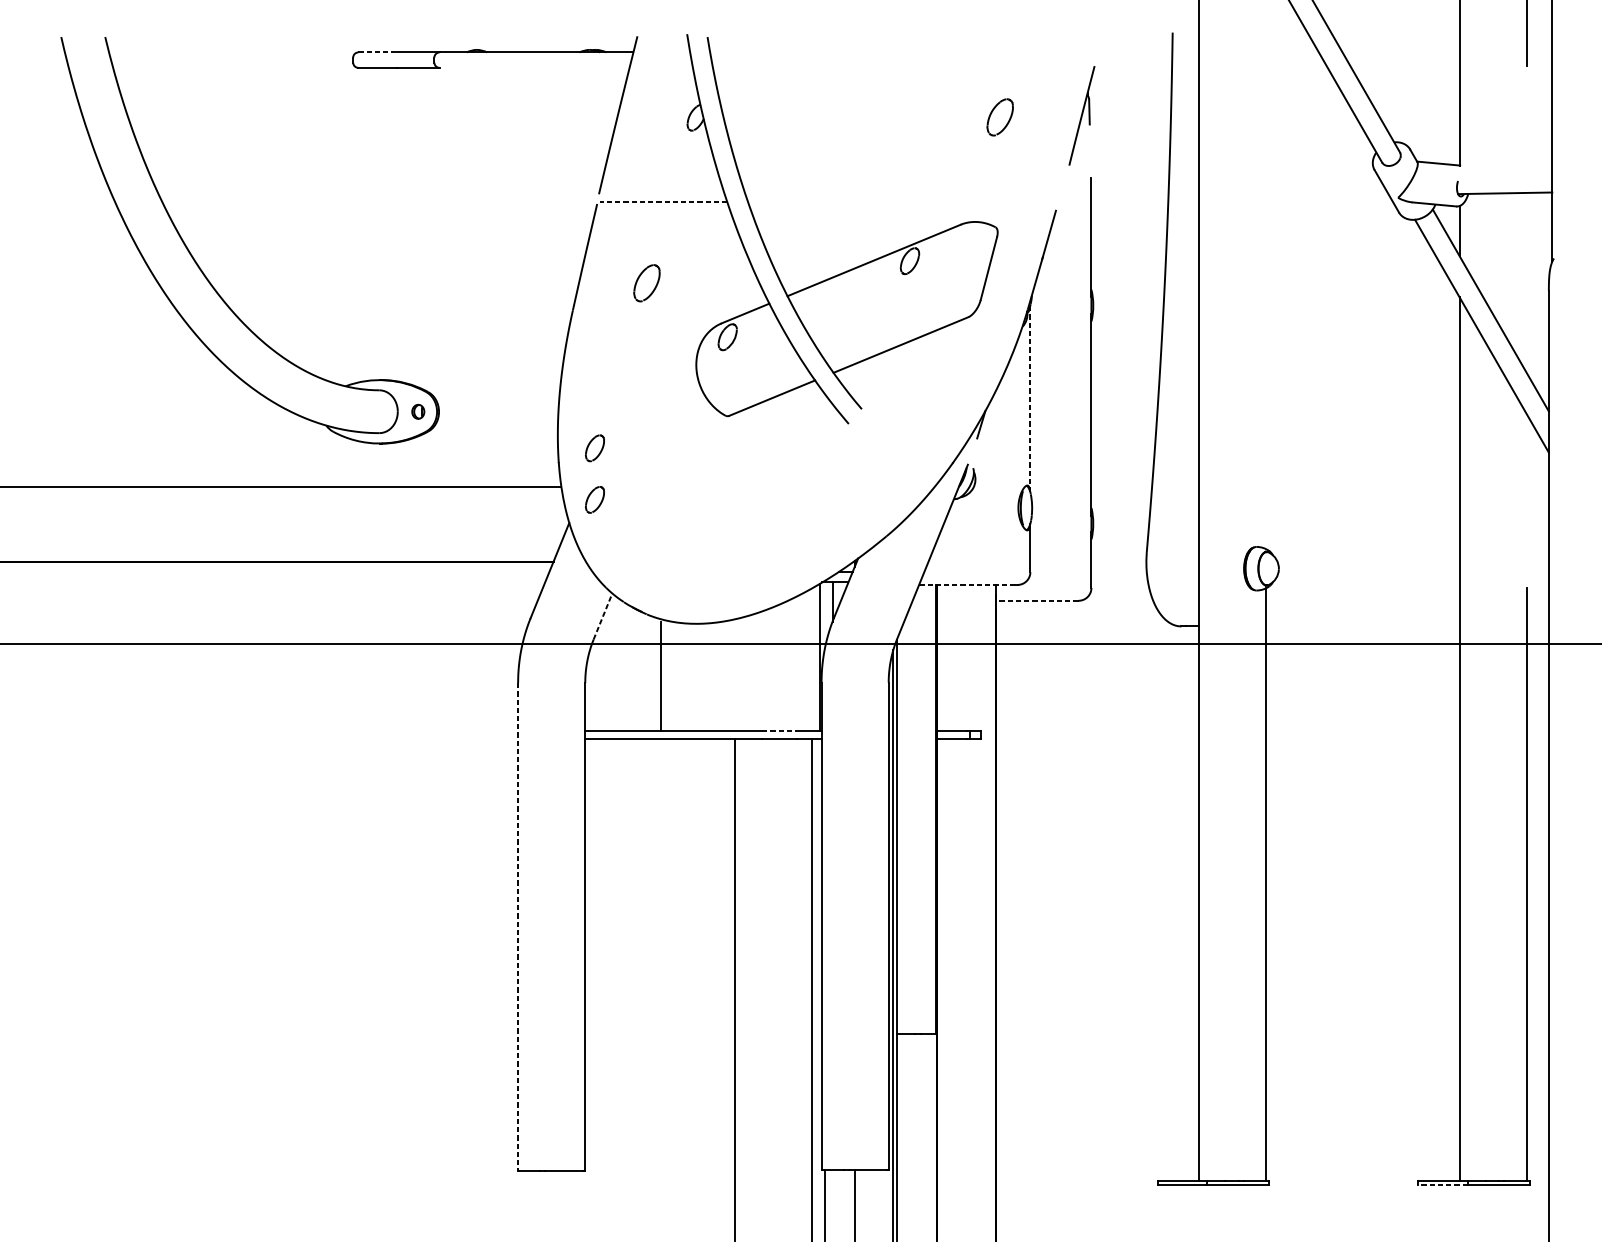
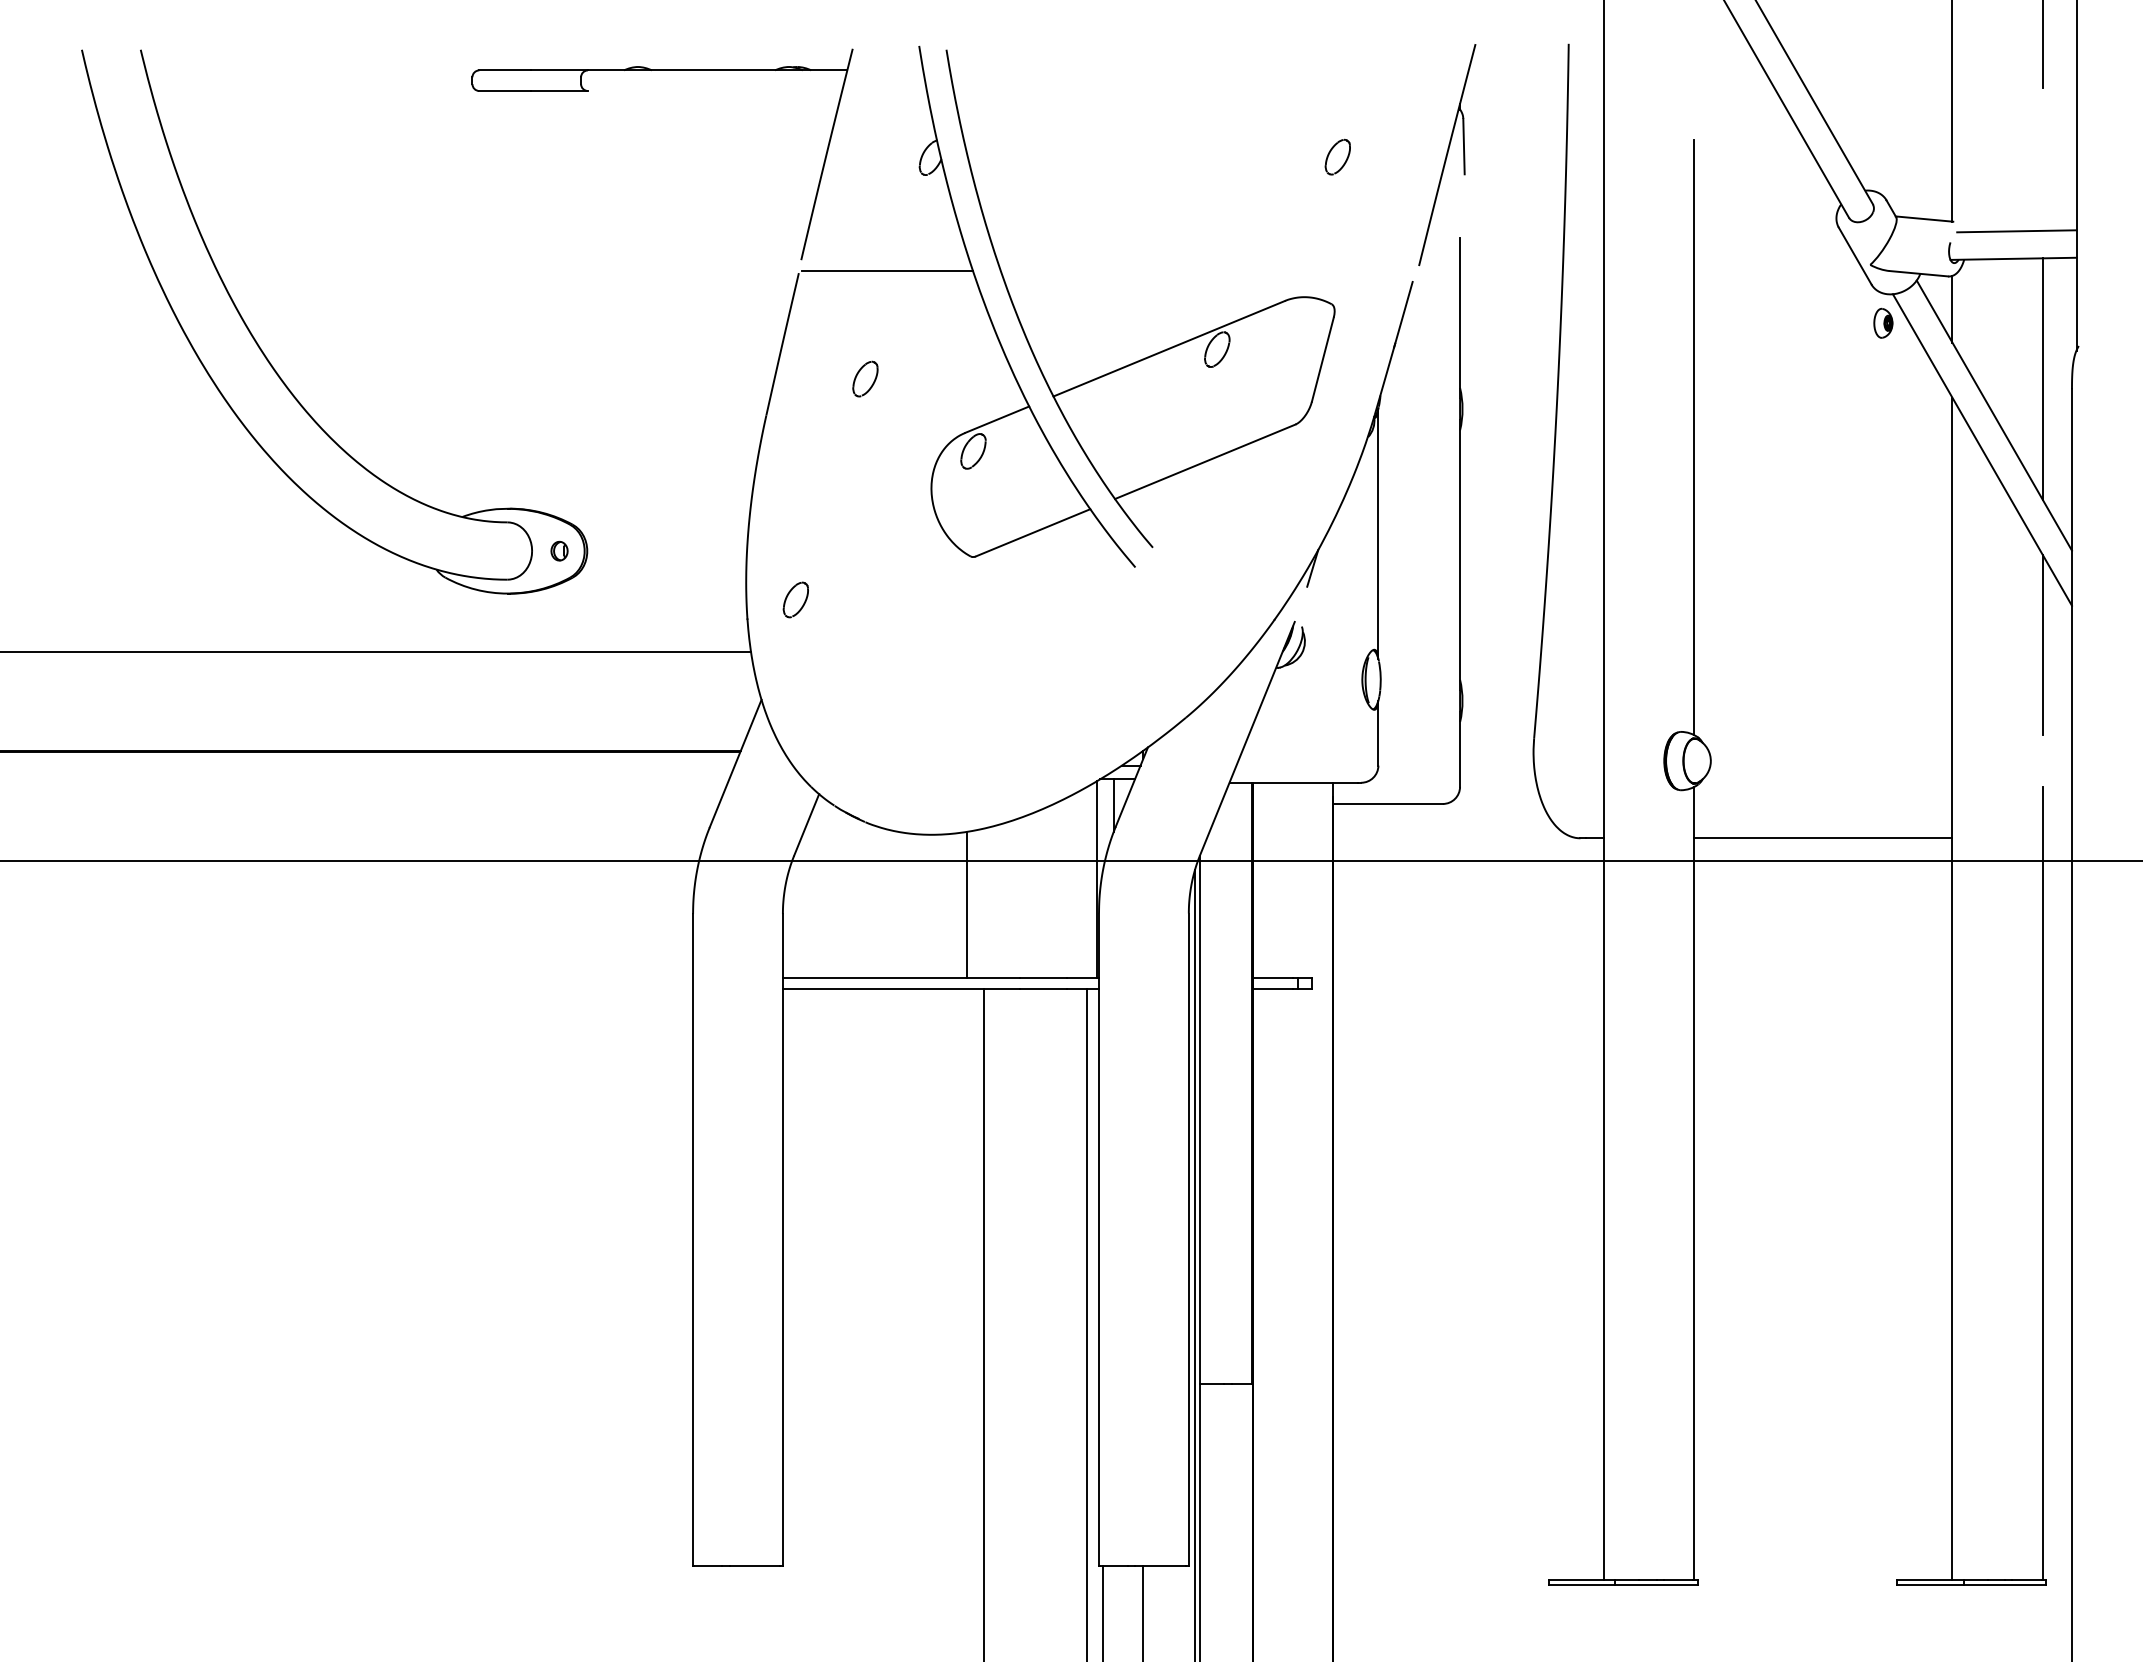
line: (377, 52) -> (505, 70), dashed -> solid
part: (999, 116) -> (1337, 156), size x0.71
part: (1082, 116) -> (1447, 155), size x1.67
line: (1507, 172) -> (2016, 231), added
line: (663, 202) -> (887, 270), dashed -> solid
part: (1407, 240) -> (1883, 322), added
part: (647, 282) -> (865, 378), size x0.71
line: (1526, 282) -> (2042, 378), added
line: (1266, 326) -> (1694, 437), added
line: (1030, 398) -> (1378, 533), dashed -> solid
line: (1526, 481) -> (2042, 644), added
part: (594, 499) -> (795, 668), removed
line: (966, 584) -> (1293, 782), dashed -> solid
line: (1037, 600) -> (1387, 803), dashed -> solid
line: (602, 616) -> (806, 824), dashed -> solid
line: (1363, 626) -> (1823, 838), added
line: (661, 675) -> (966, 904), moved
line: (780, 731) -> (1043, 978), dashed -> solid
line: (518, 927) -> (693, 1240), dashed -> solid
line: (1442, 1184) -> (1929, 1585), dashed -> solid

